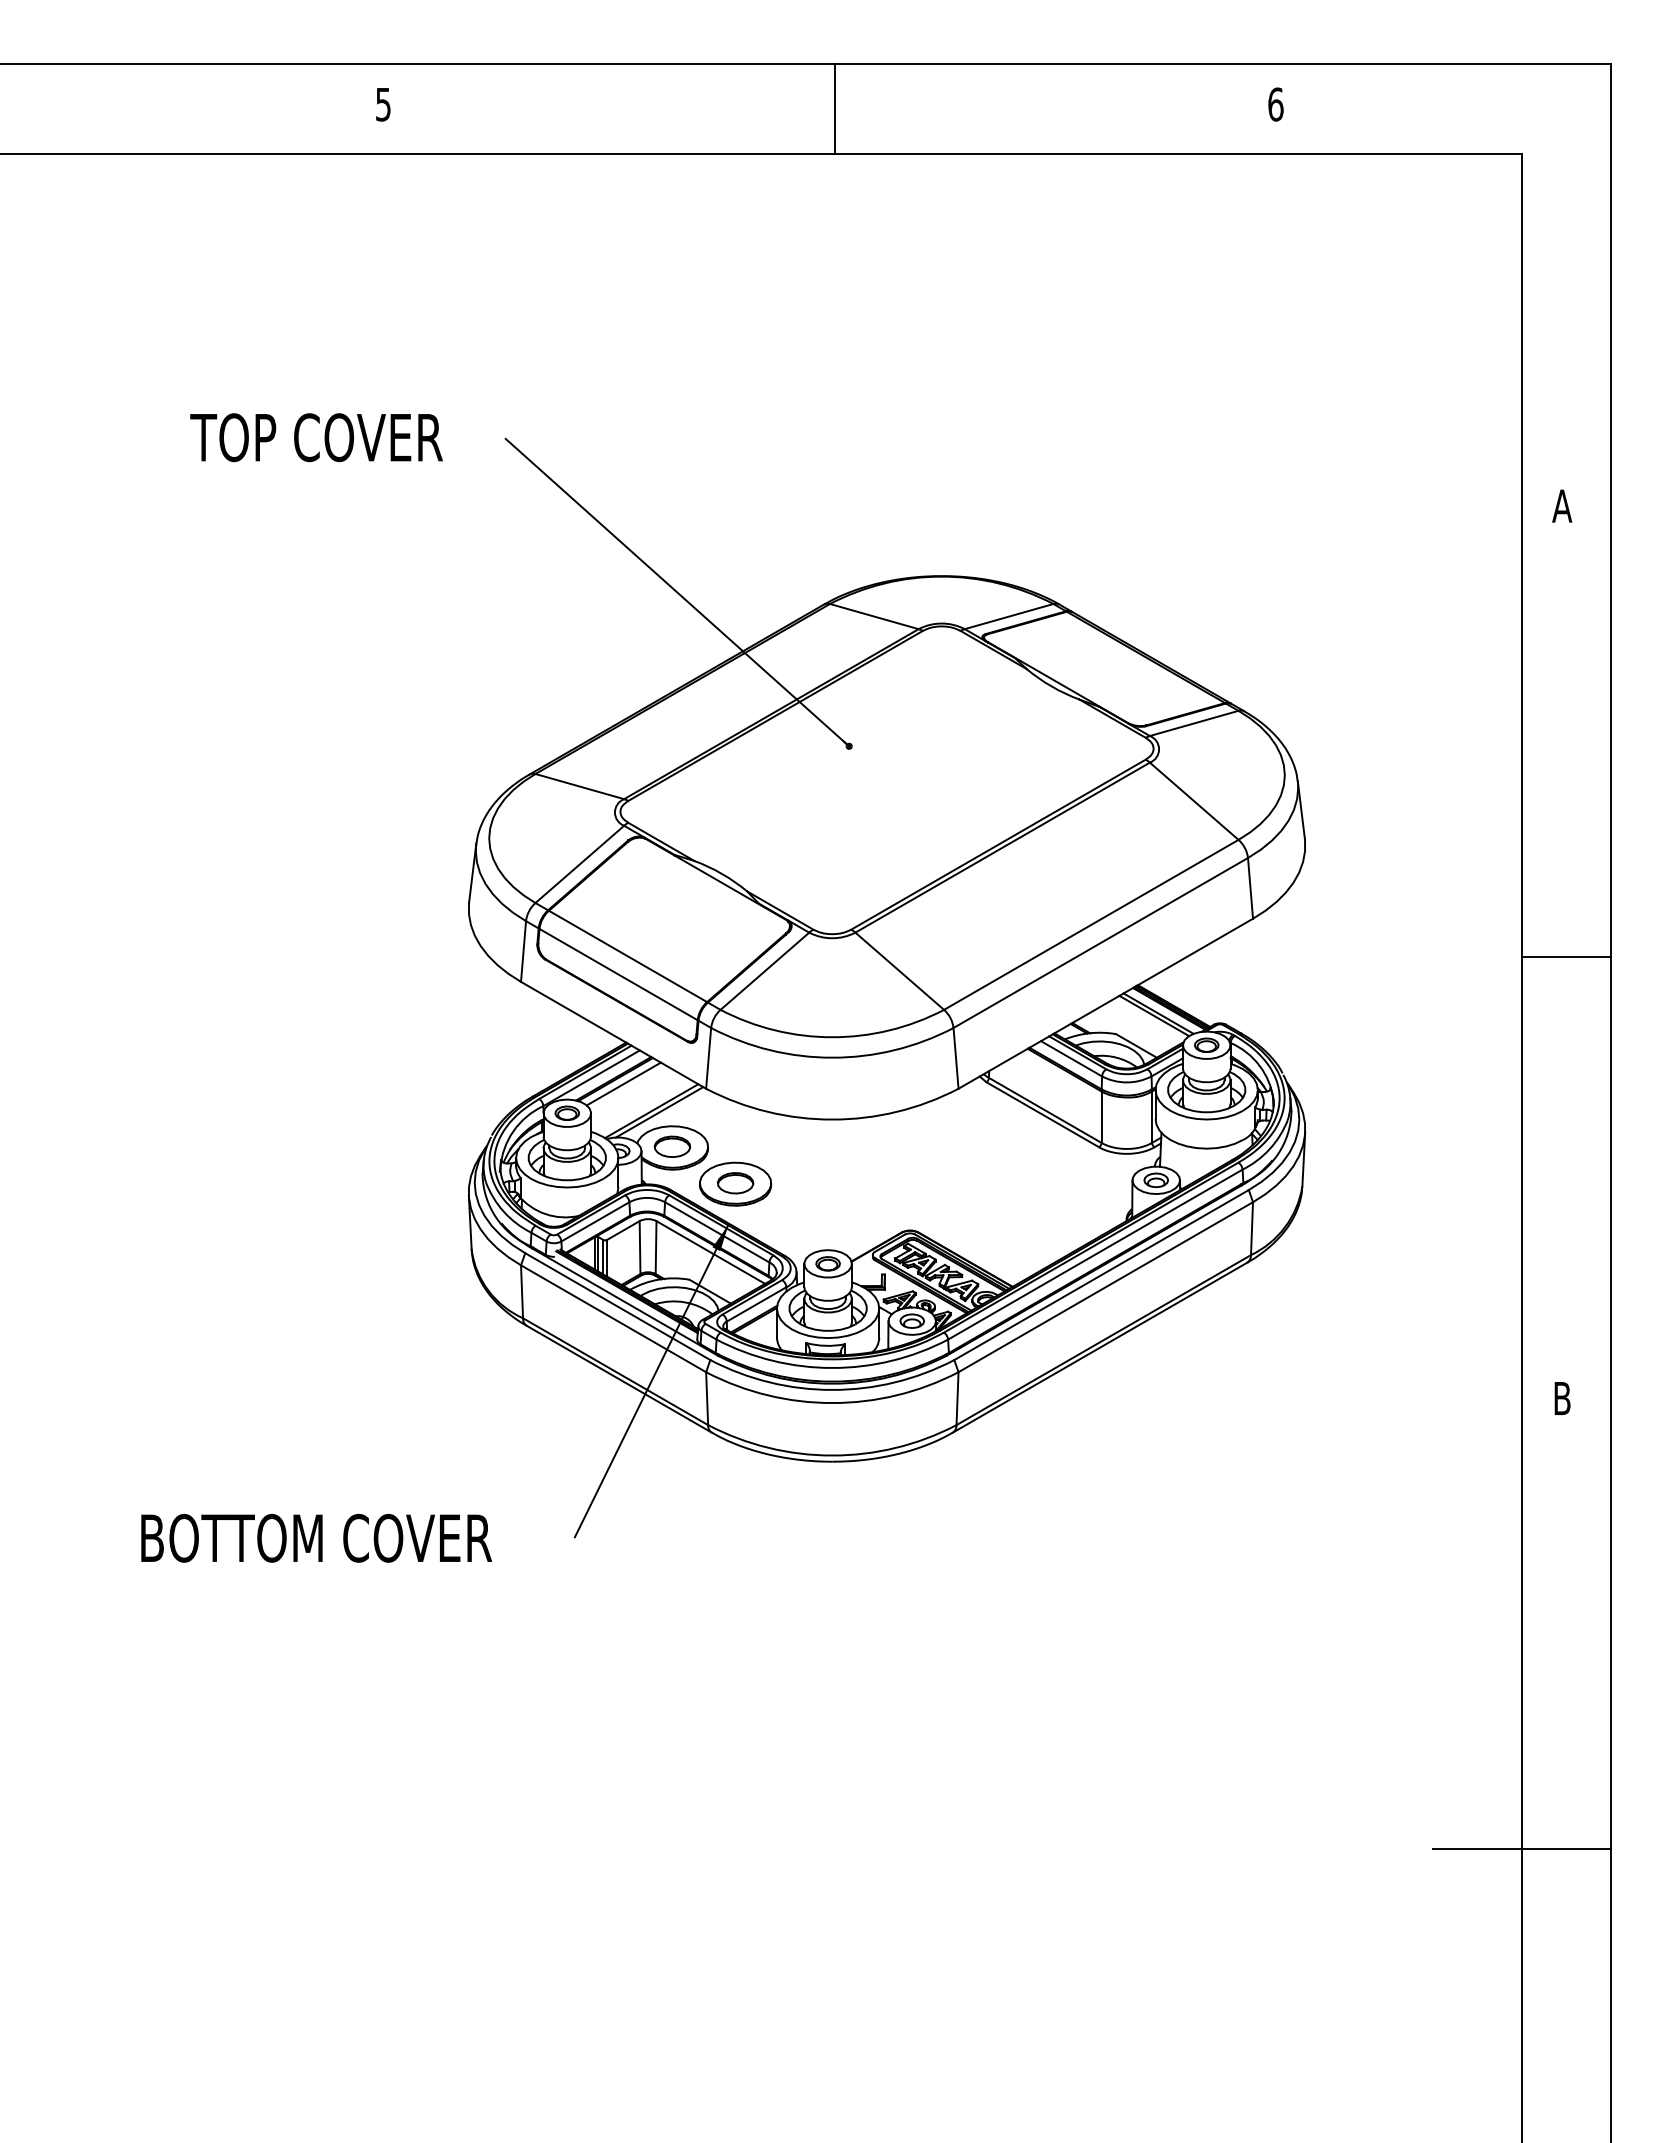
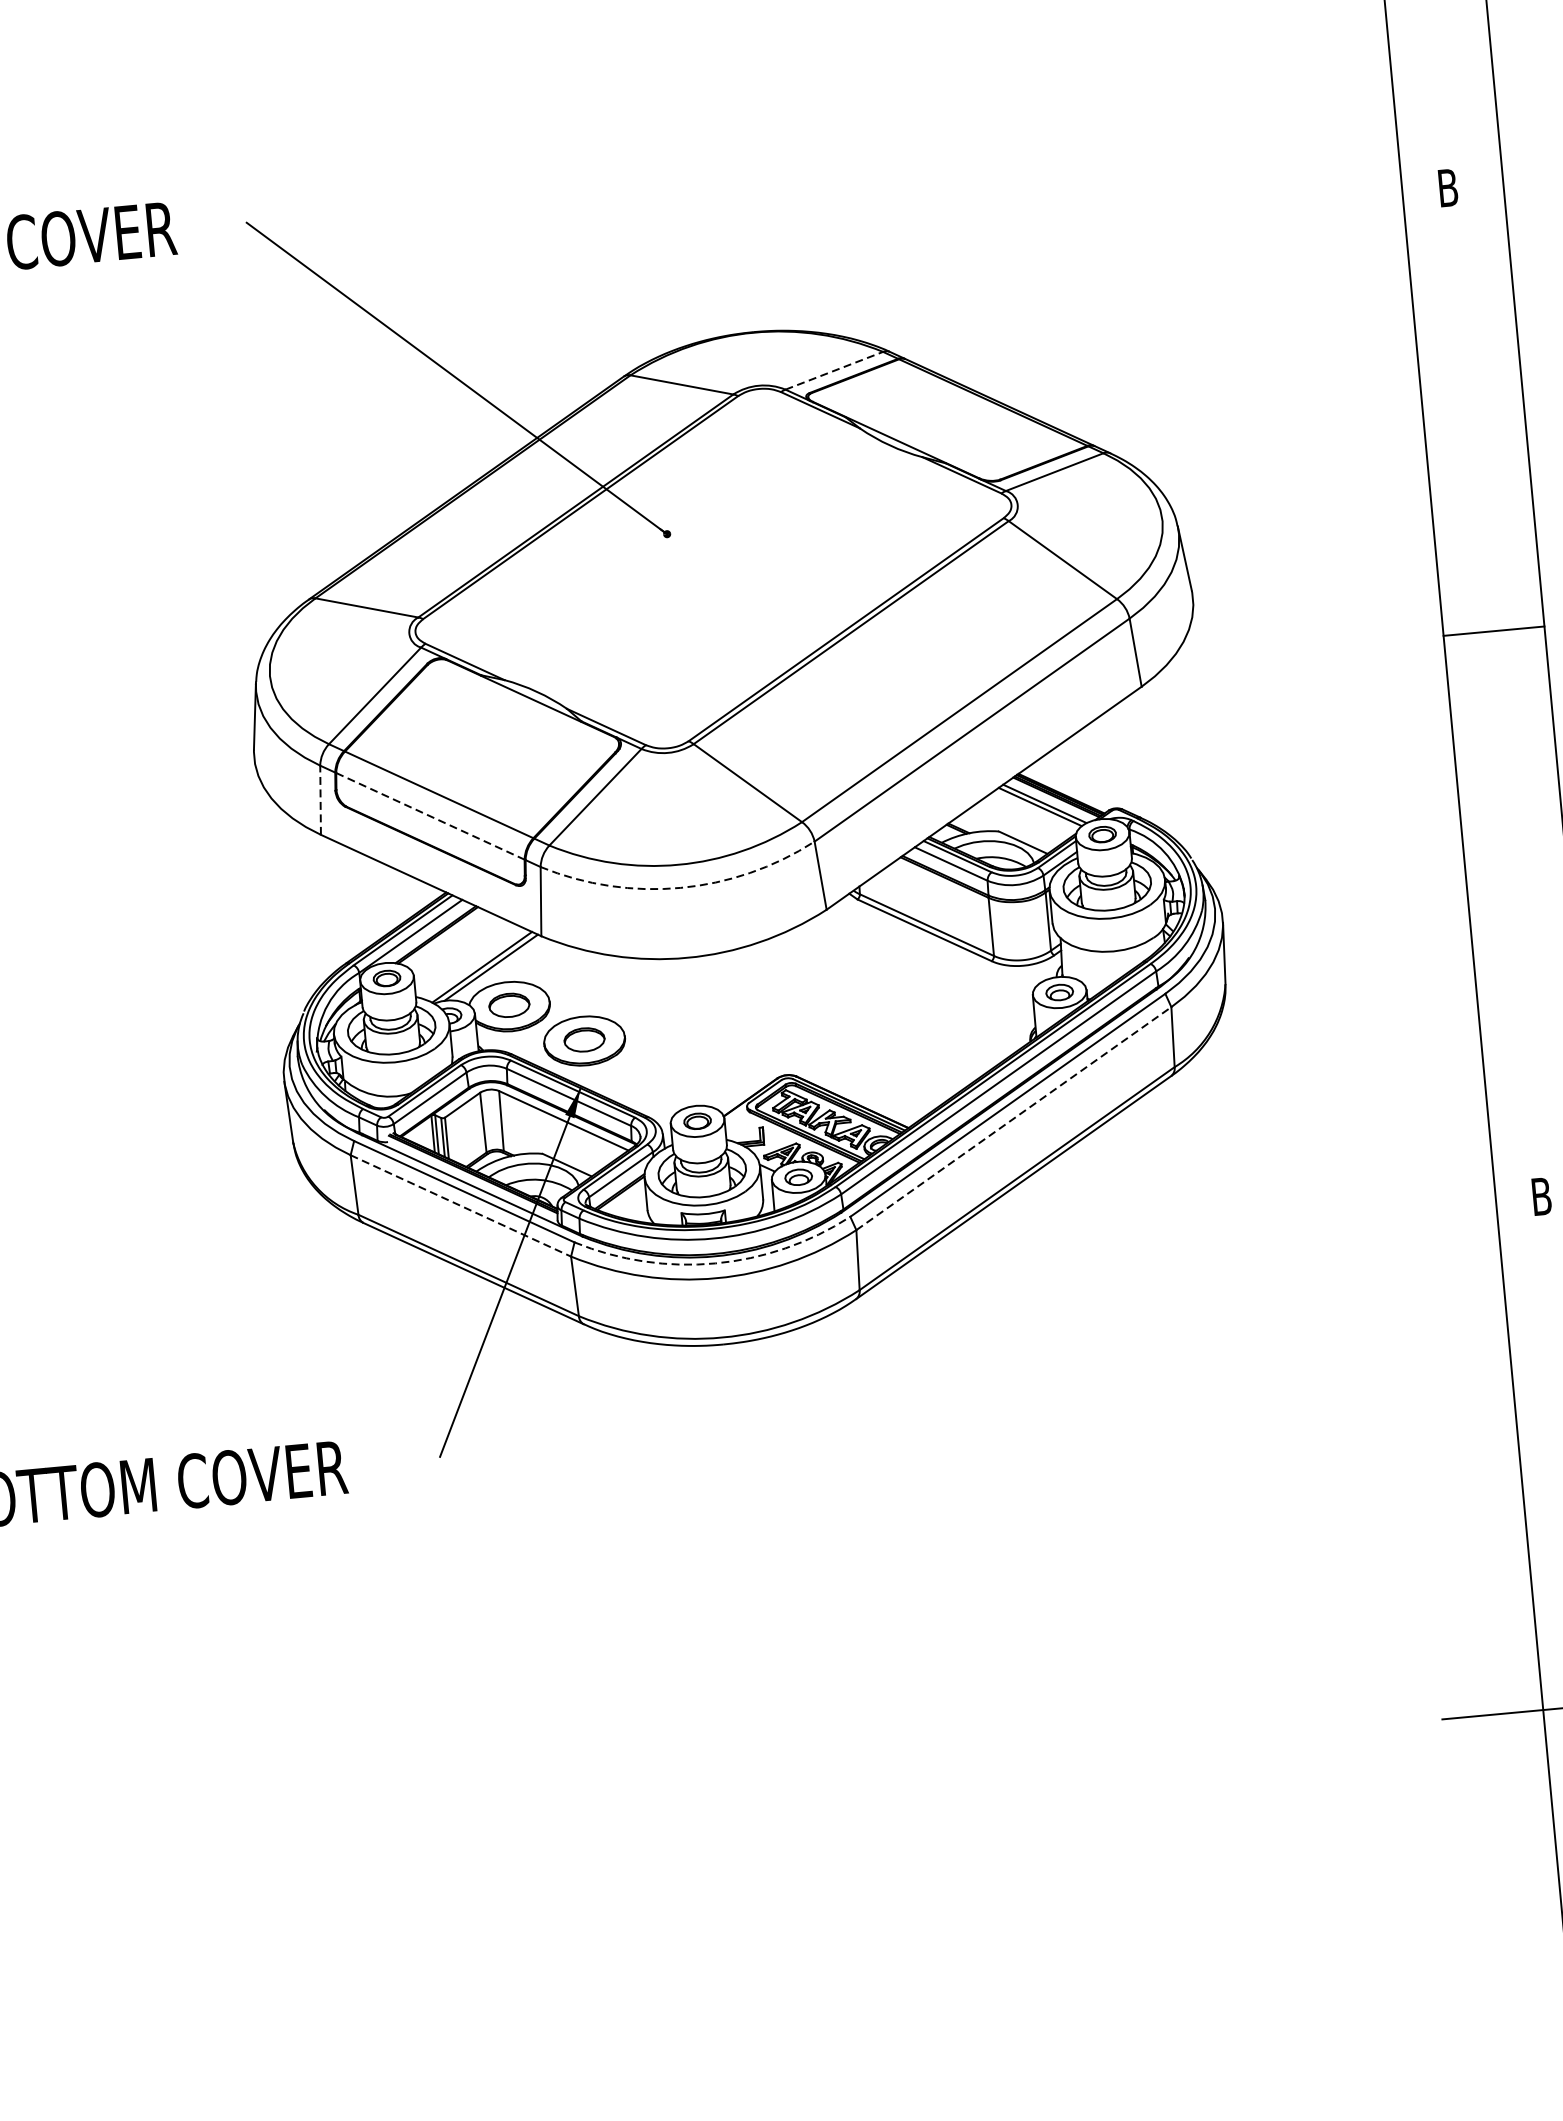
text: (1562, 505) -> (1448, 187), A -> B
line: (1009, 616) -> (834, 370), solid -> dashed
line: (523, 951) -> (320, 800), solid -> dashed
line: (1566, 956) -> (1493, 630), moved
line: (619, 974) -> (431, 816), solid -> dashed
arc: (832, 1057) -> (680, 887), solid -> dashed
line: (623, 1083) -> (447, 938), removed
line: (1106, 1286) -> (1014, 1117), solid -> dashed
line: (613, 1318) -> (460, 1205), solid -> dashed
arc: (832, 1389) -> (715, 1262), solid -> dashed

